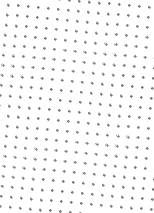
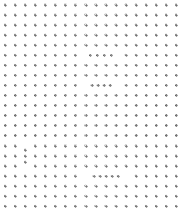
part: (99, 53) -> (100, 55), size x0.7
part: (96, 83) -> (100, 85), size x0.6
part: (15, 146) -> (25, 155), size x0.6
part: (93, 174) -> (105, 176), size x0.6

